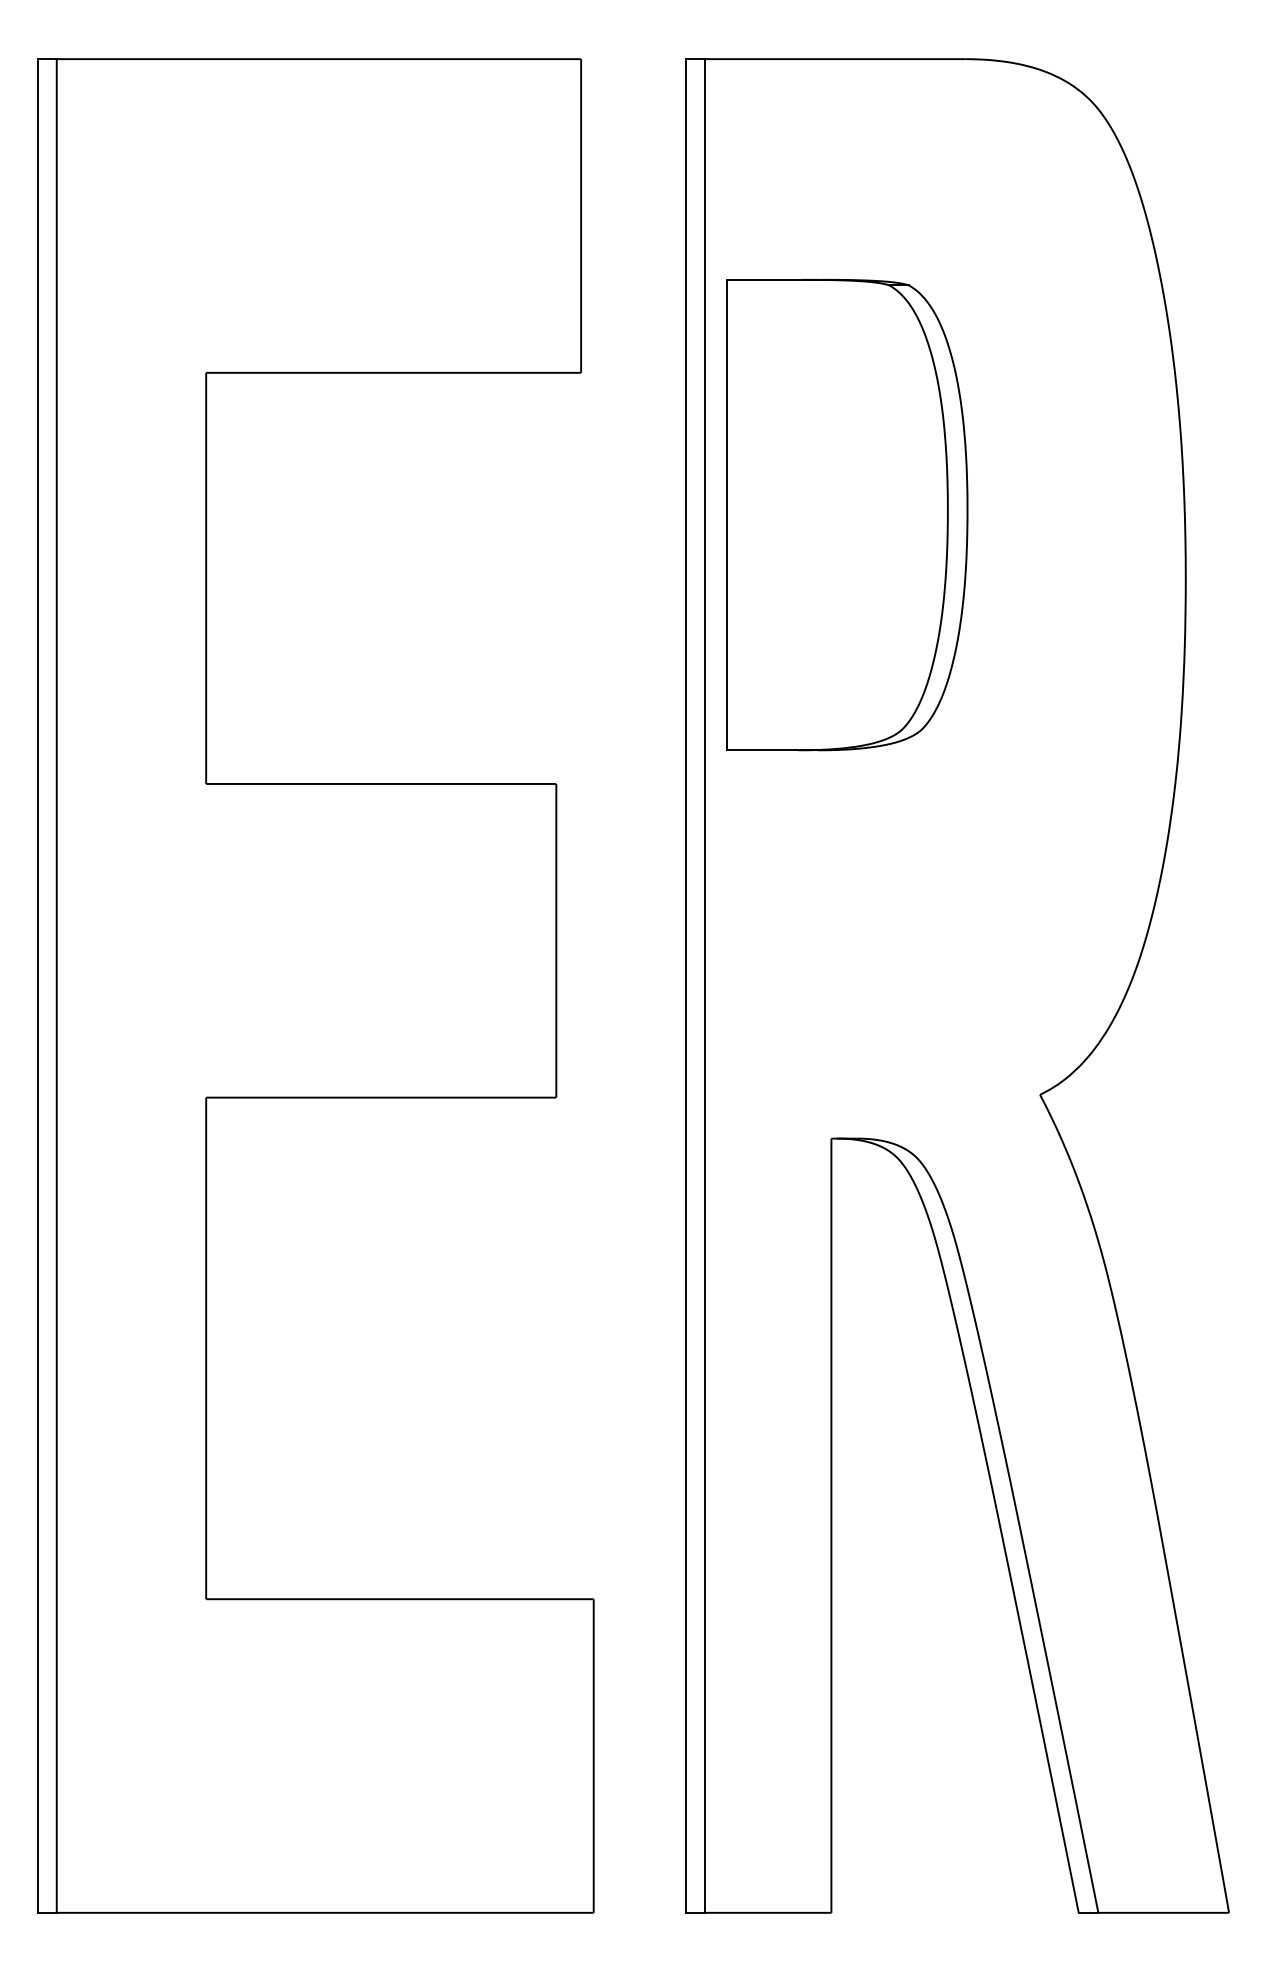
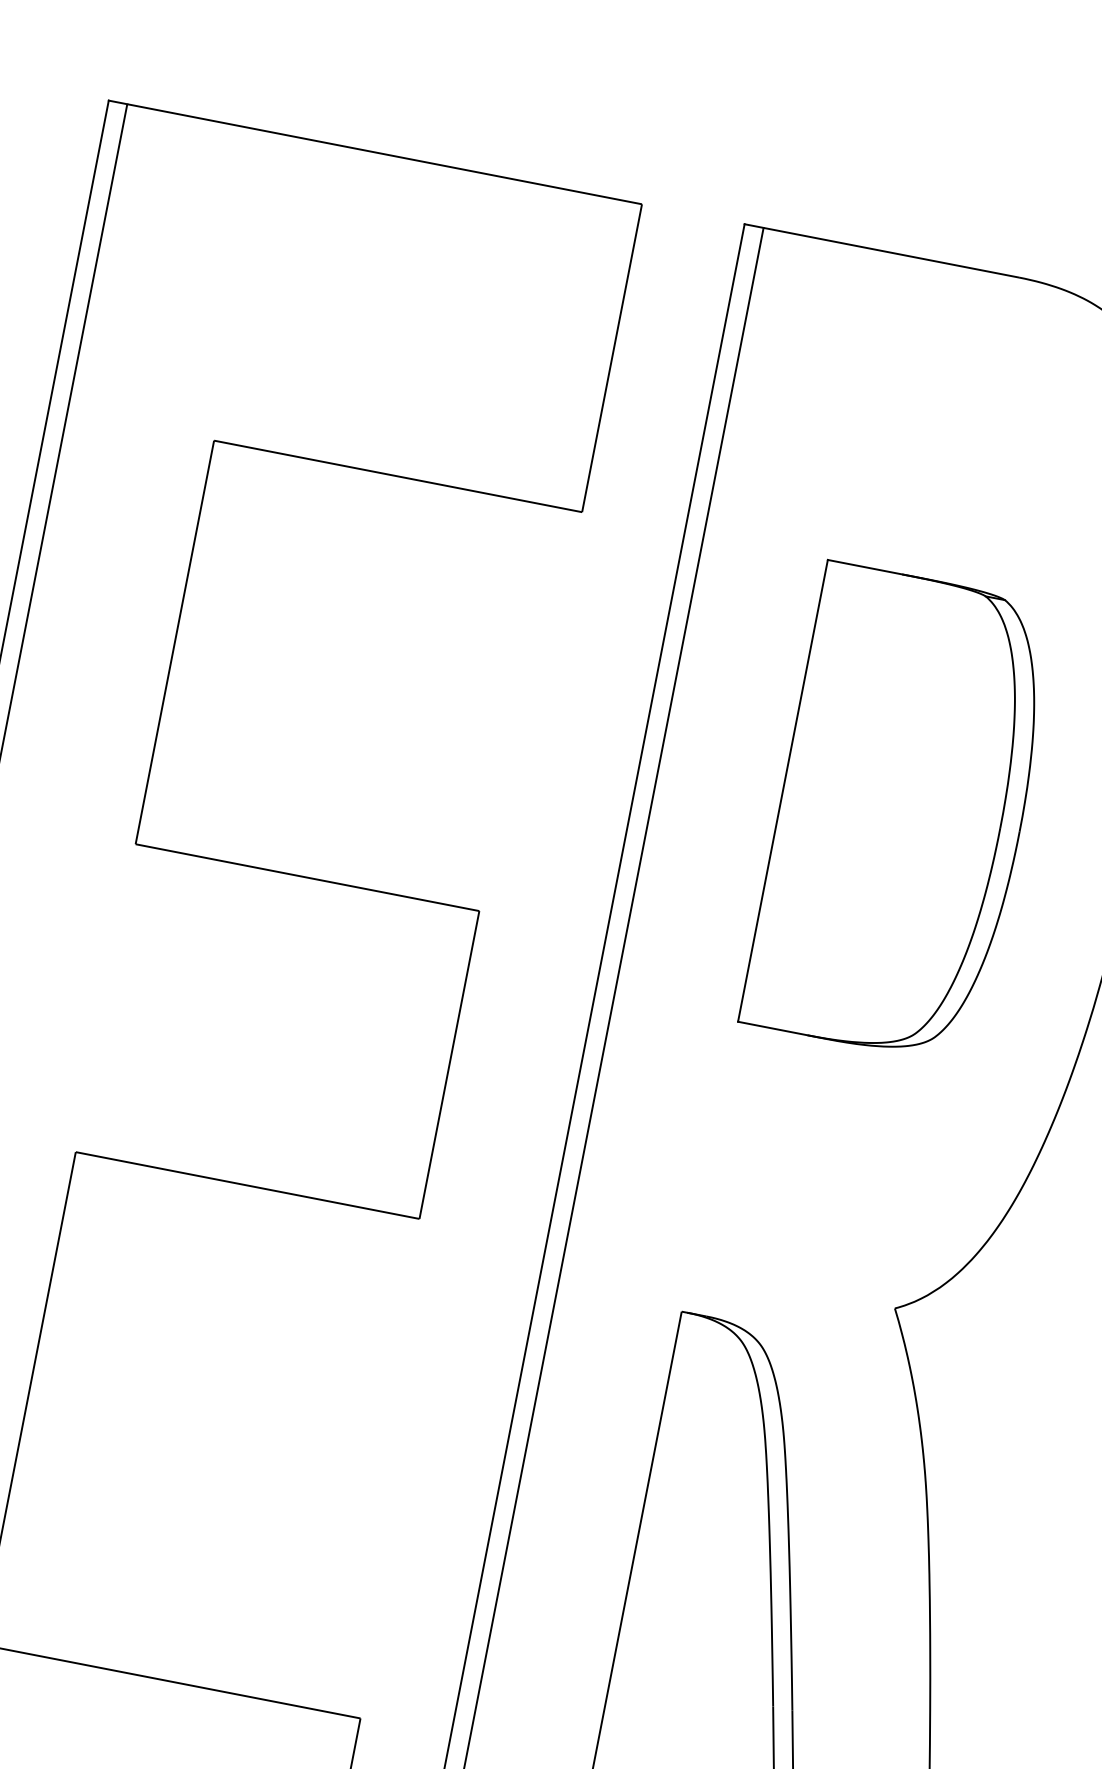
part: (847, 514) -> (900, 813), moved

